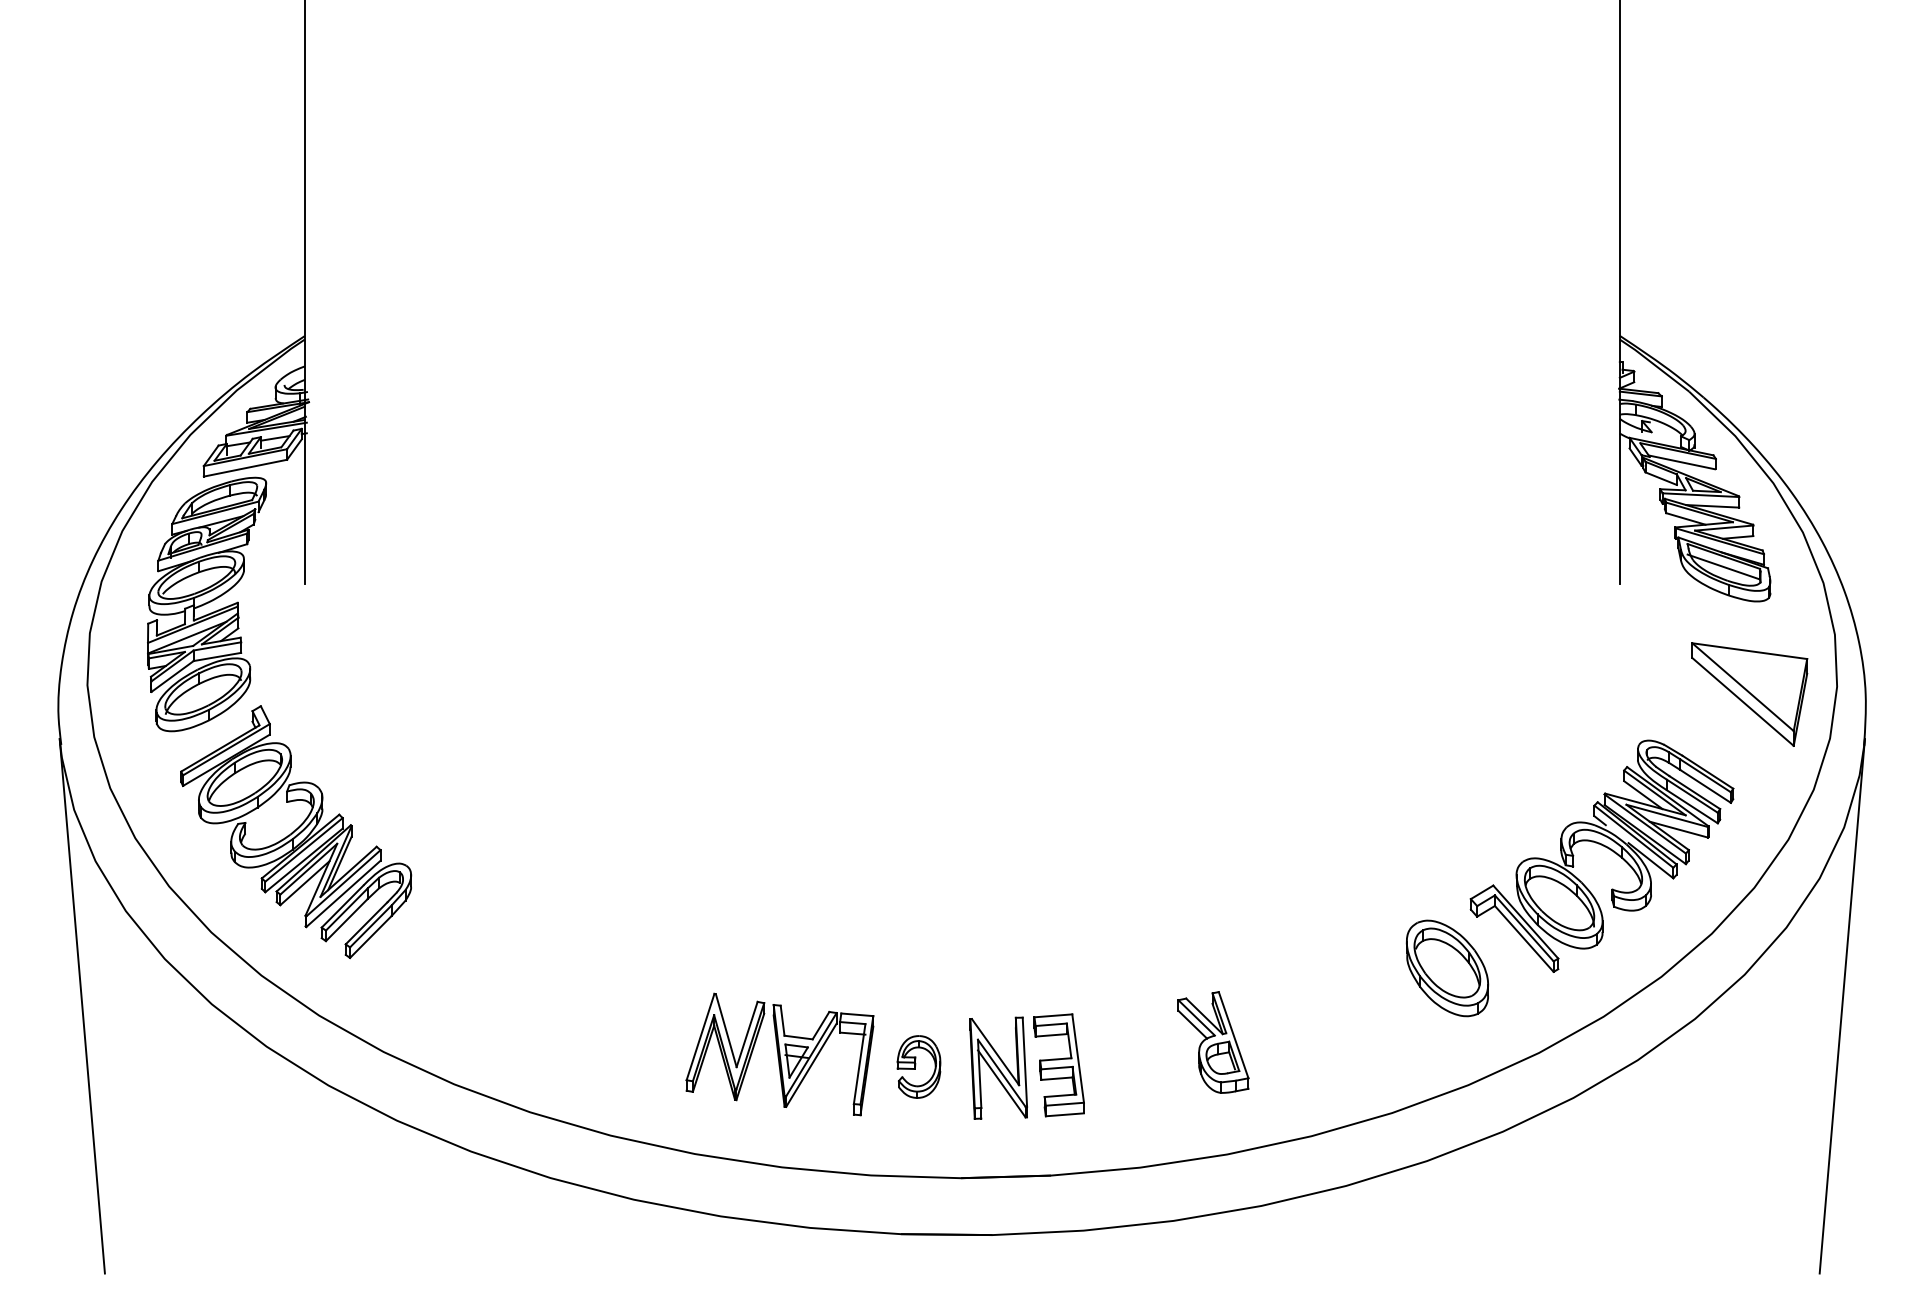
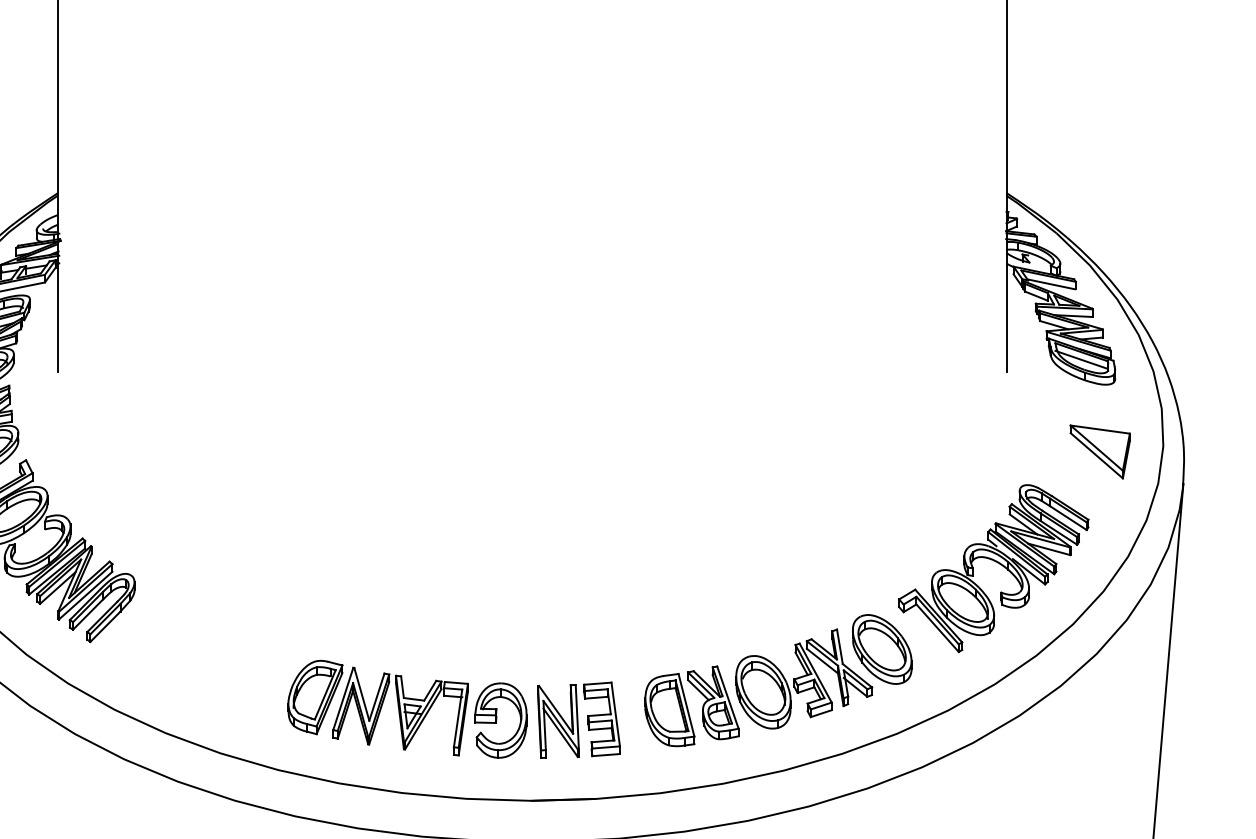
part: (1749, 694) -> (1100, 451), size x0.71
part: (1339, 1008) -> (804, 678), added
part: (661, 1034) -> (315, 697), added
part: (1153, 1052) -> (670, 710), added
part: (918, 1066) -> (500, 720), size x1.67

